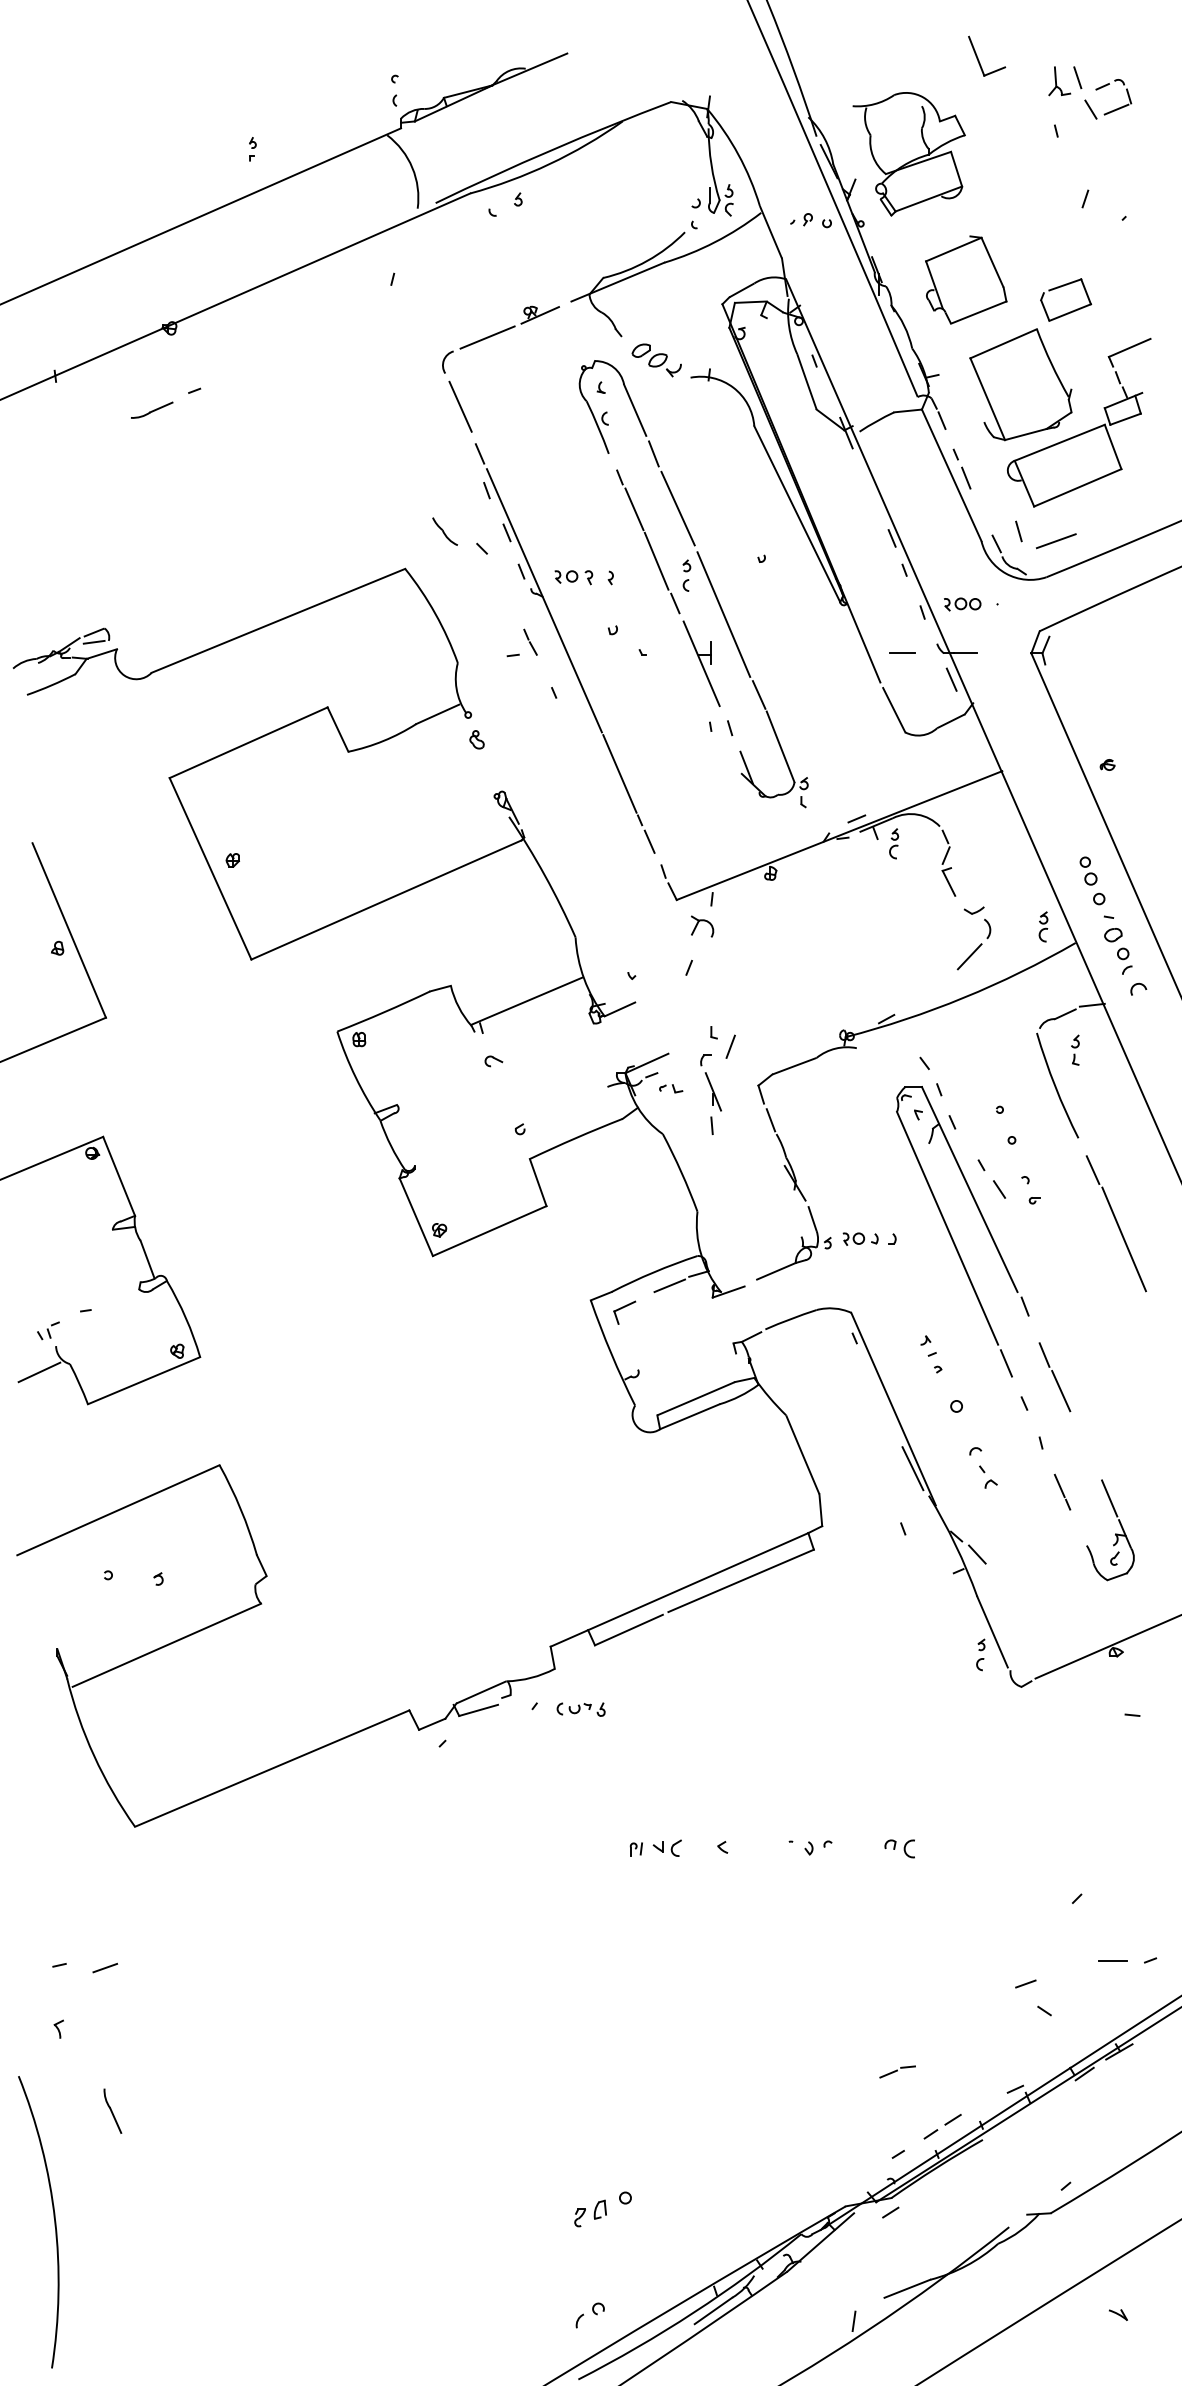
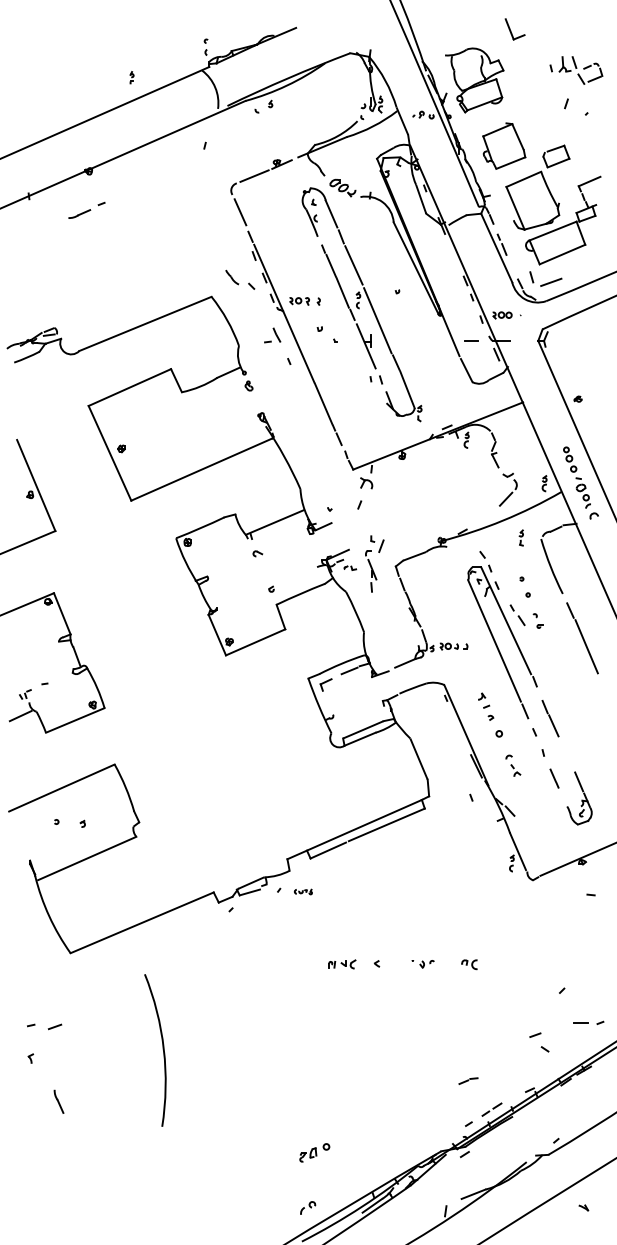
part: (1089, 92) -> (580, 70), moved
part: (1073, 1049) -> (520, 537), moved
part: (932, 1353) -> (486, 706), size x1.4
part: (581, 1708) -> (303, 891), size x0.7
arc: (52, 2220) -> (162, 1049), moved

